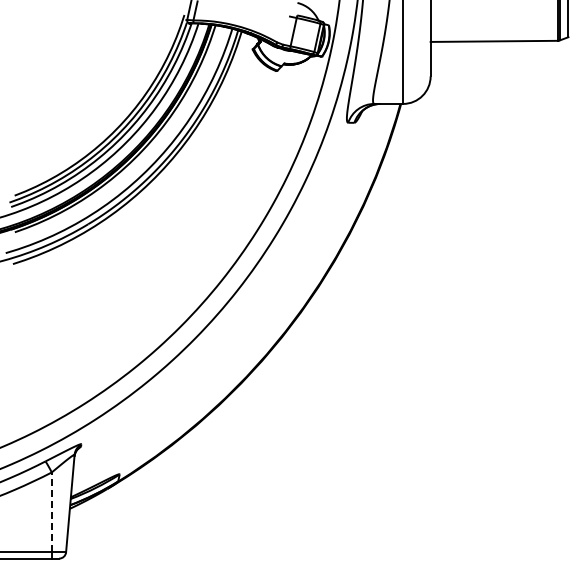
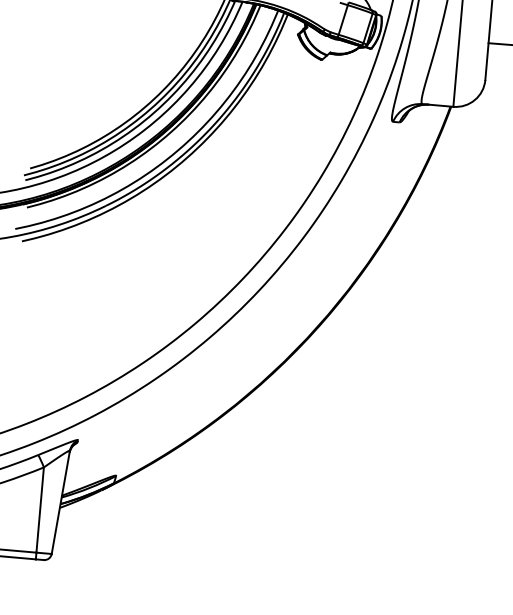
line: (51, 512) -> (39, 510), dashed -> solid

